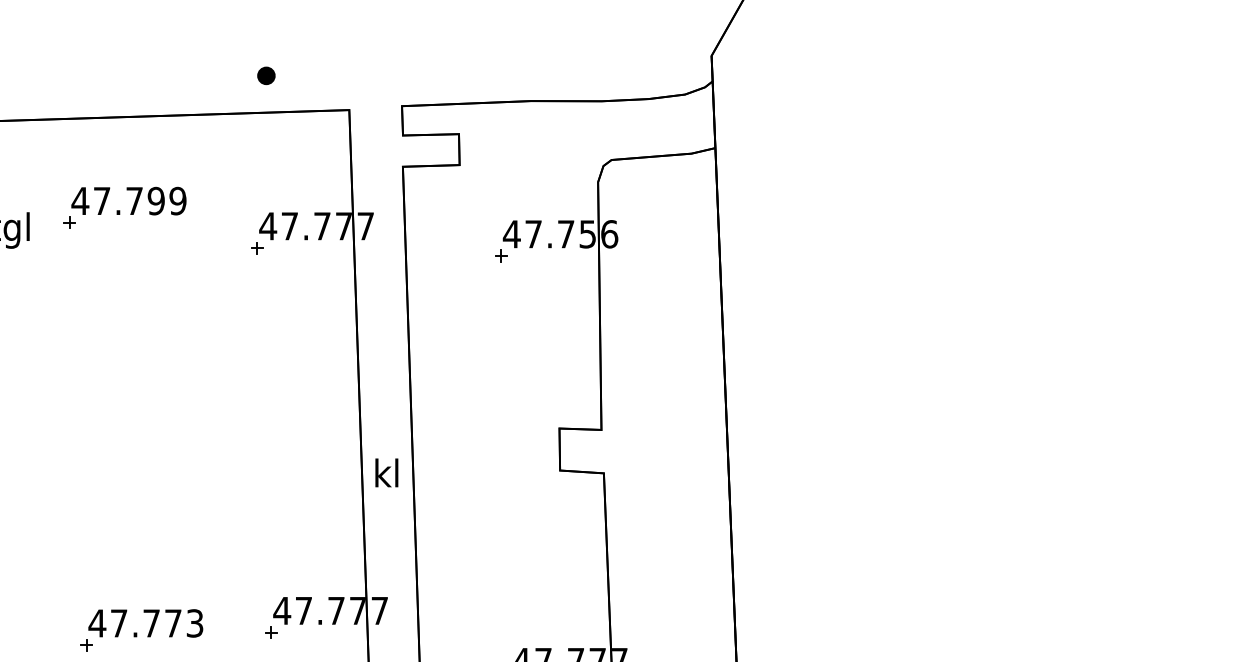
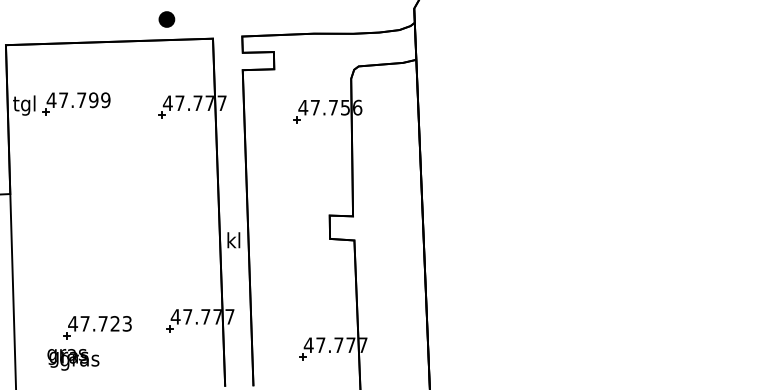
part: (265, 75) -> (166, 19), size x1.6
part: (125, 206) -> (76, 103), moved
text: (172, 622) -> (114, 323), 47.773 -> 47.723

